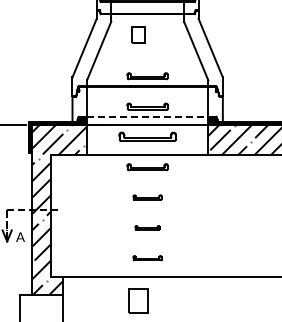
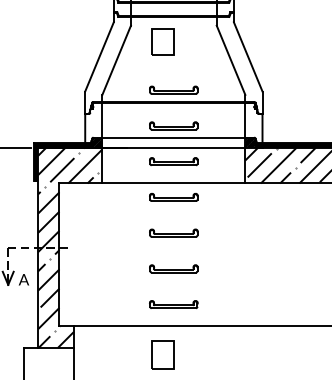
part: (138, 34) -> (163, 40), size x1.43
line: (147, 116) -> (173, 137), dashed -> solid
part: (147, 136) -> (173, 161), size x0.71
part: (147, 197) -> (173, 233), size x1.43
part: (147, 227) -> (173, 268), size x1.67
part: (147, 258) -> (173, 304), size x1.43

